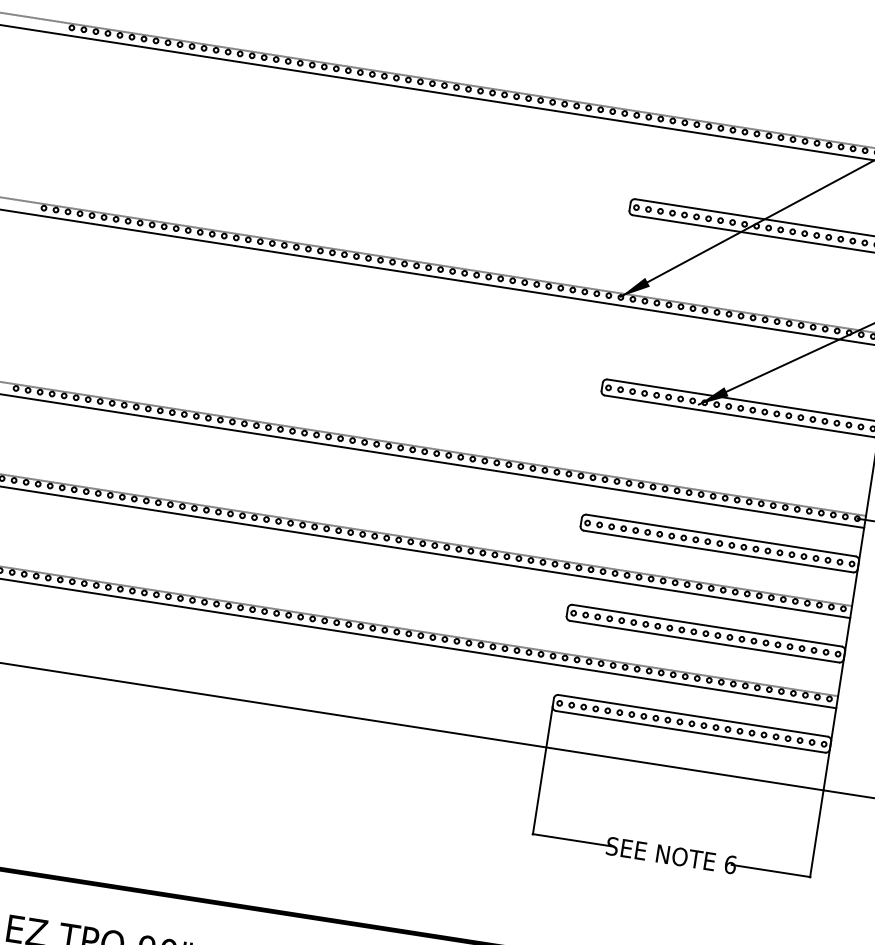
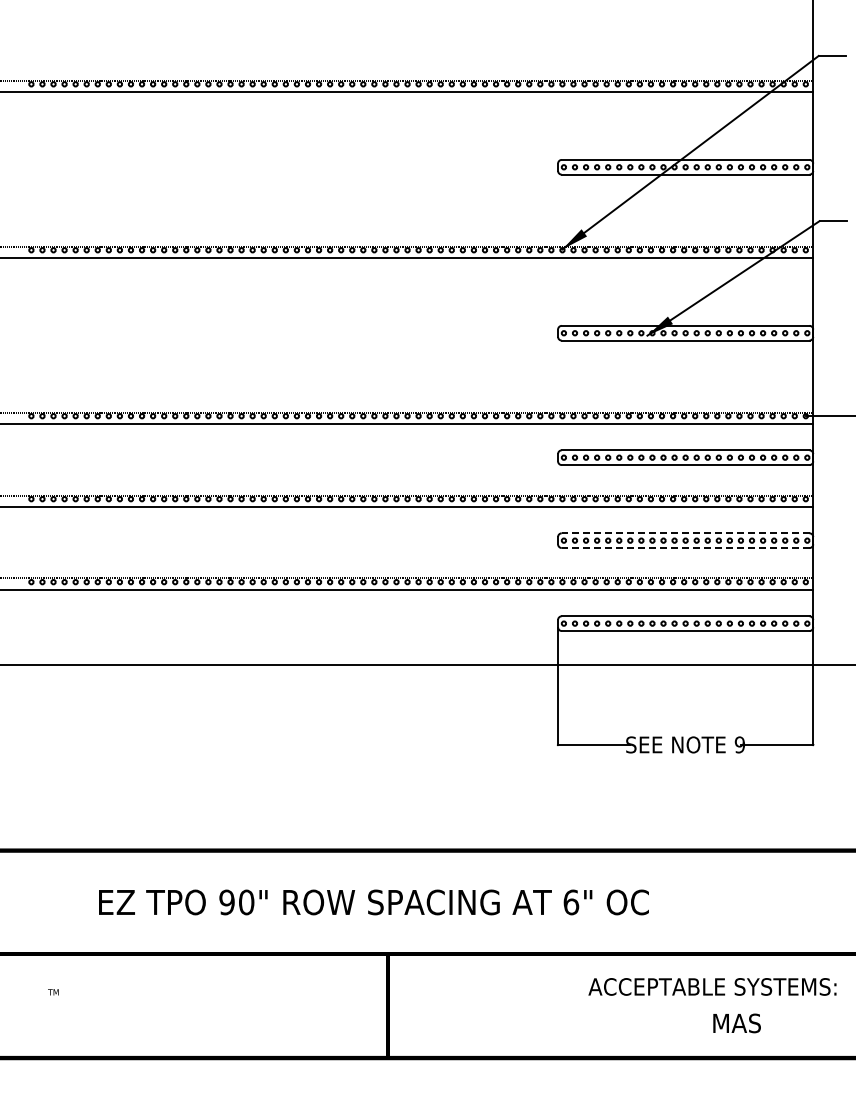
line: (706, 625) -> (685, 533), solid -> dashed
line: (704, 642) -> (685, 548), solid -> dashed
text: (730, 864) -> (739, 744), 6 -> 9

